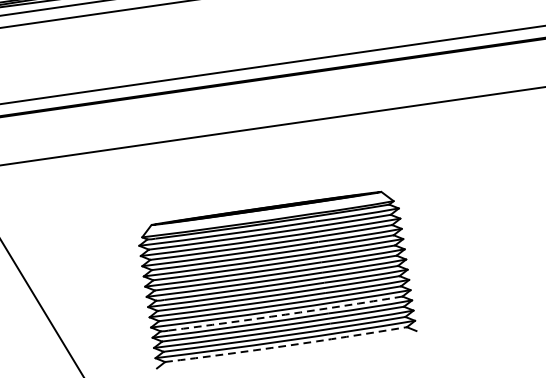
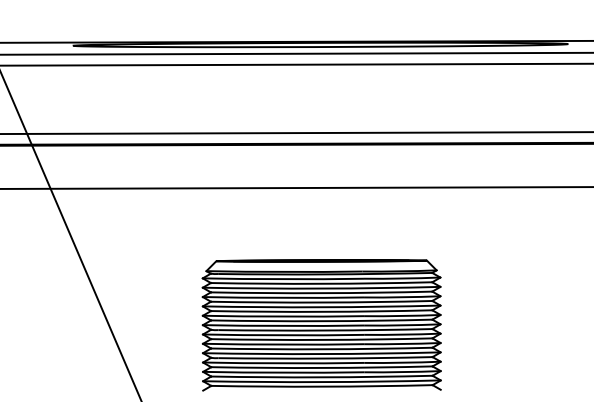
arc: (285, 314) -> (325, 358), dashed -> solid
arc: (285, 345) -> (321, 386), dashed -> solid

